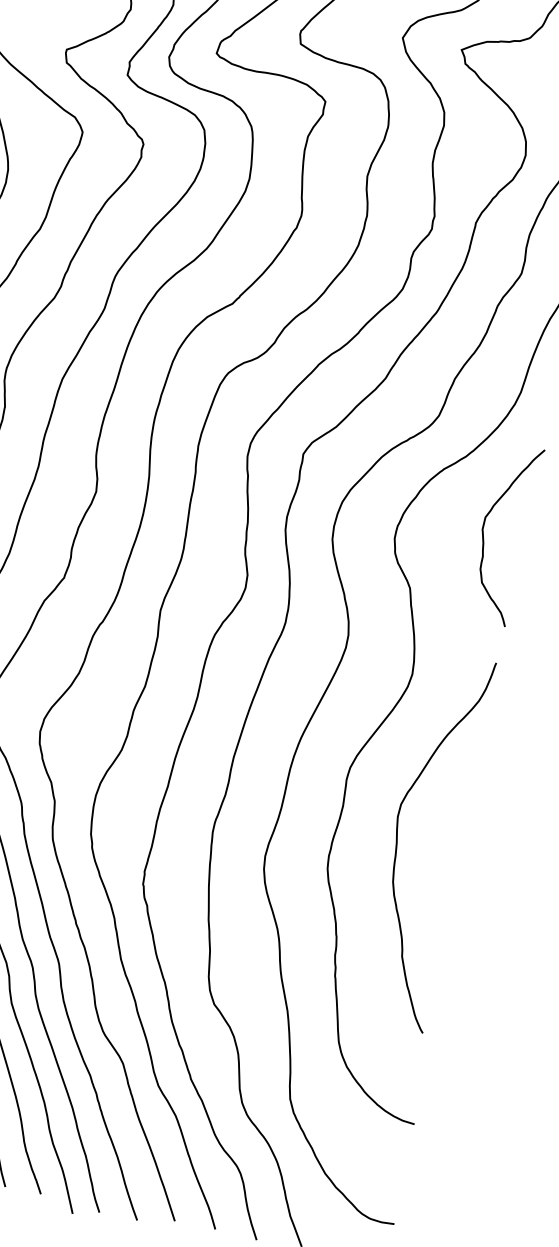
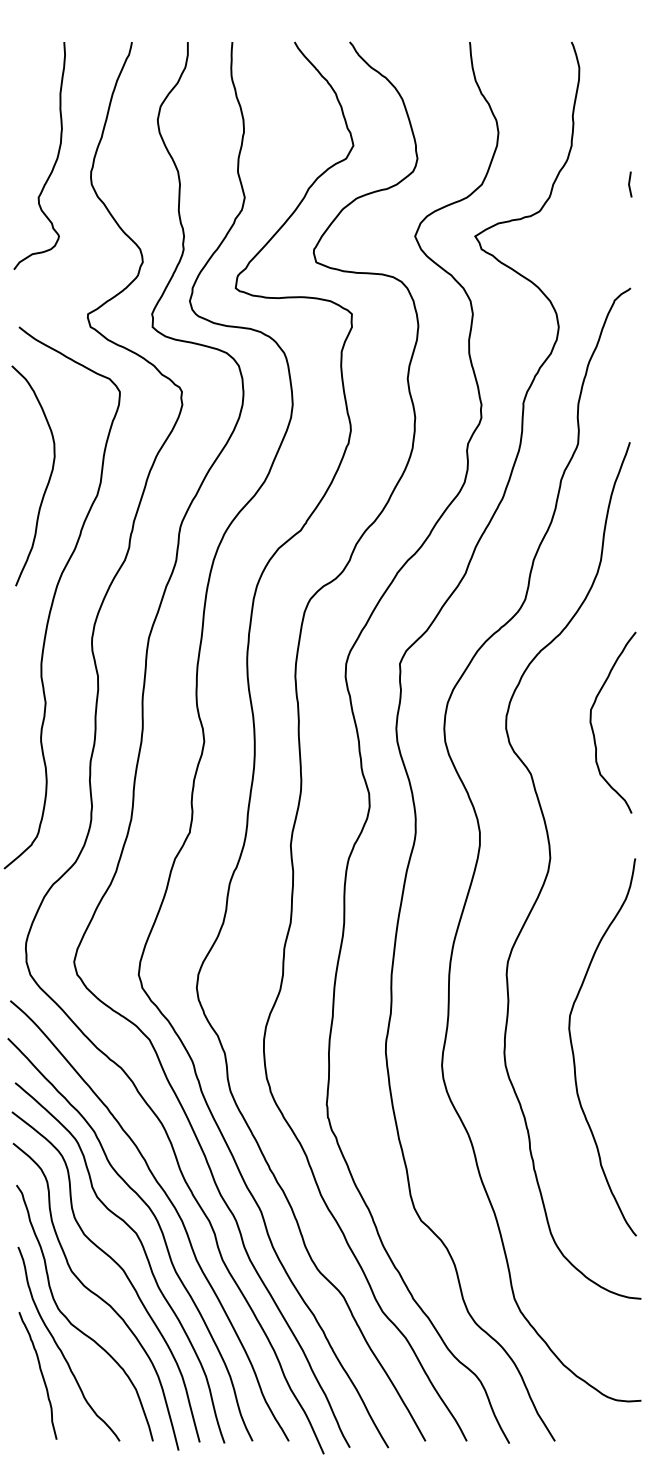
curve: (484, 536) -> (593, 728), moved
curve: (397, 843) -> (574, 1054), moved

